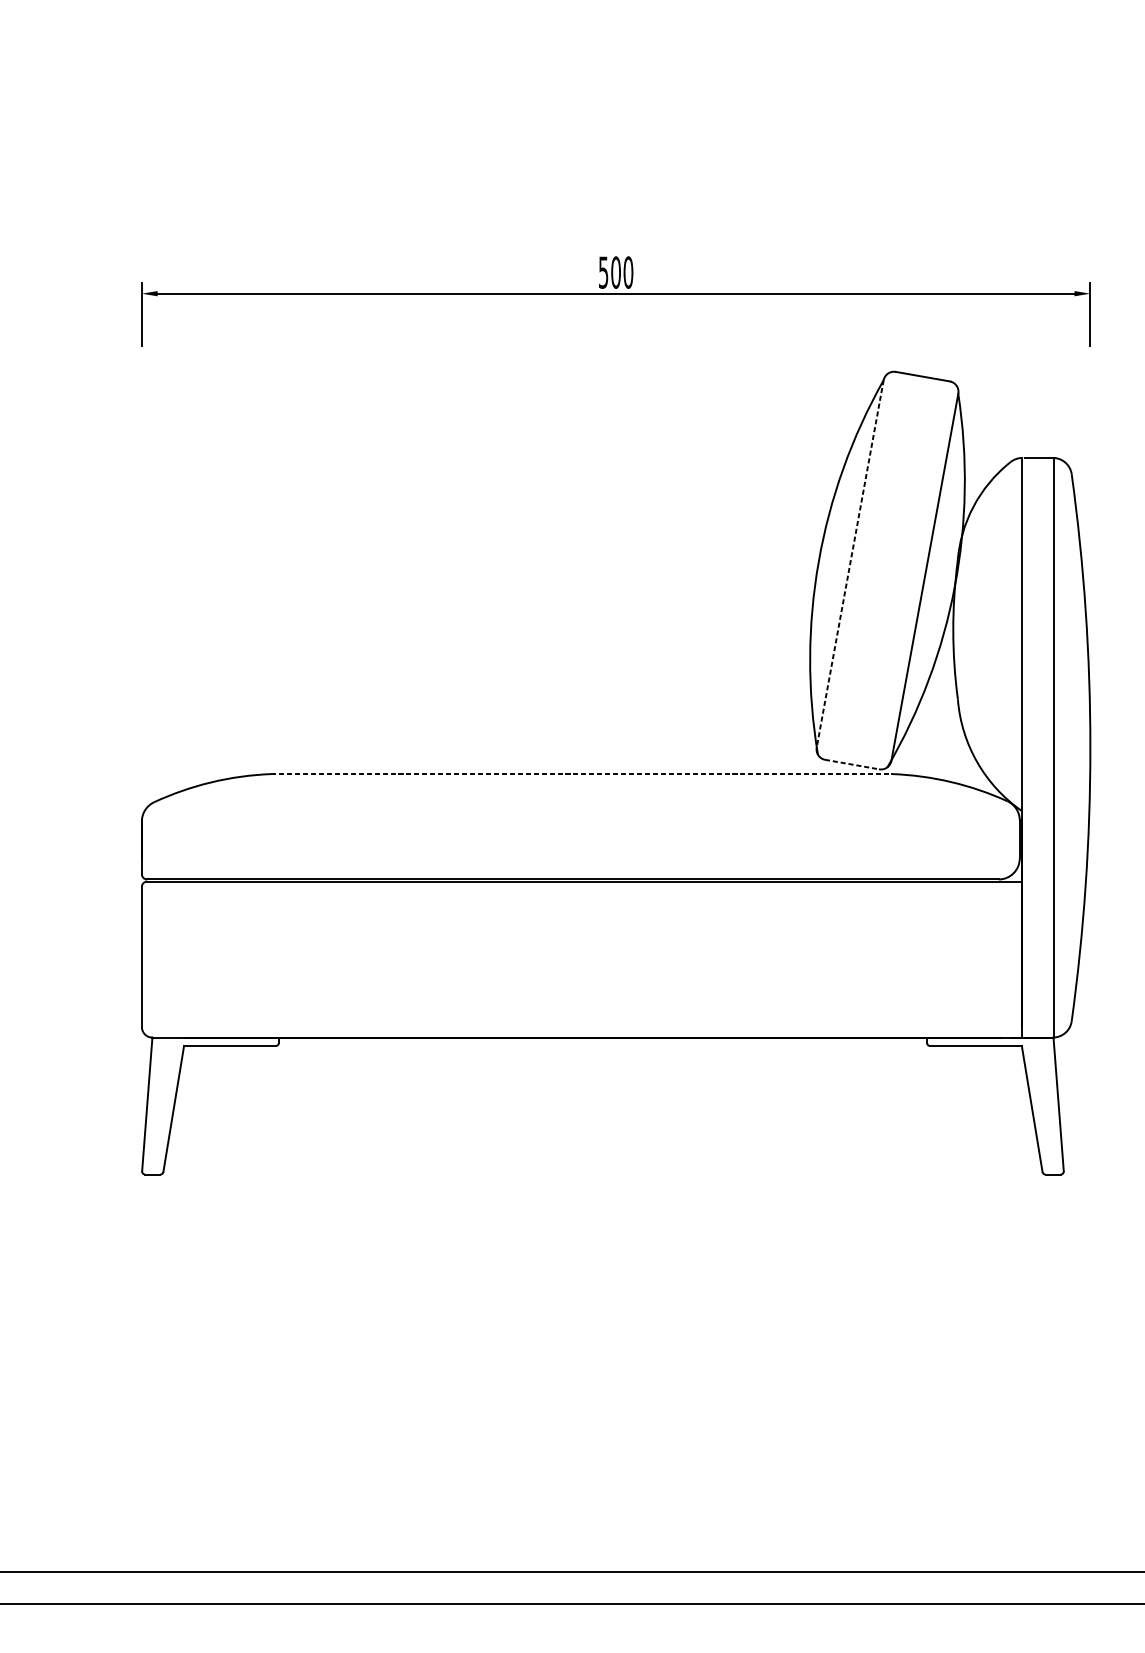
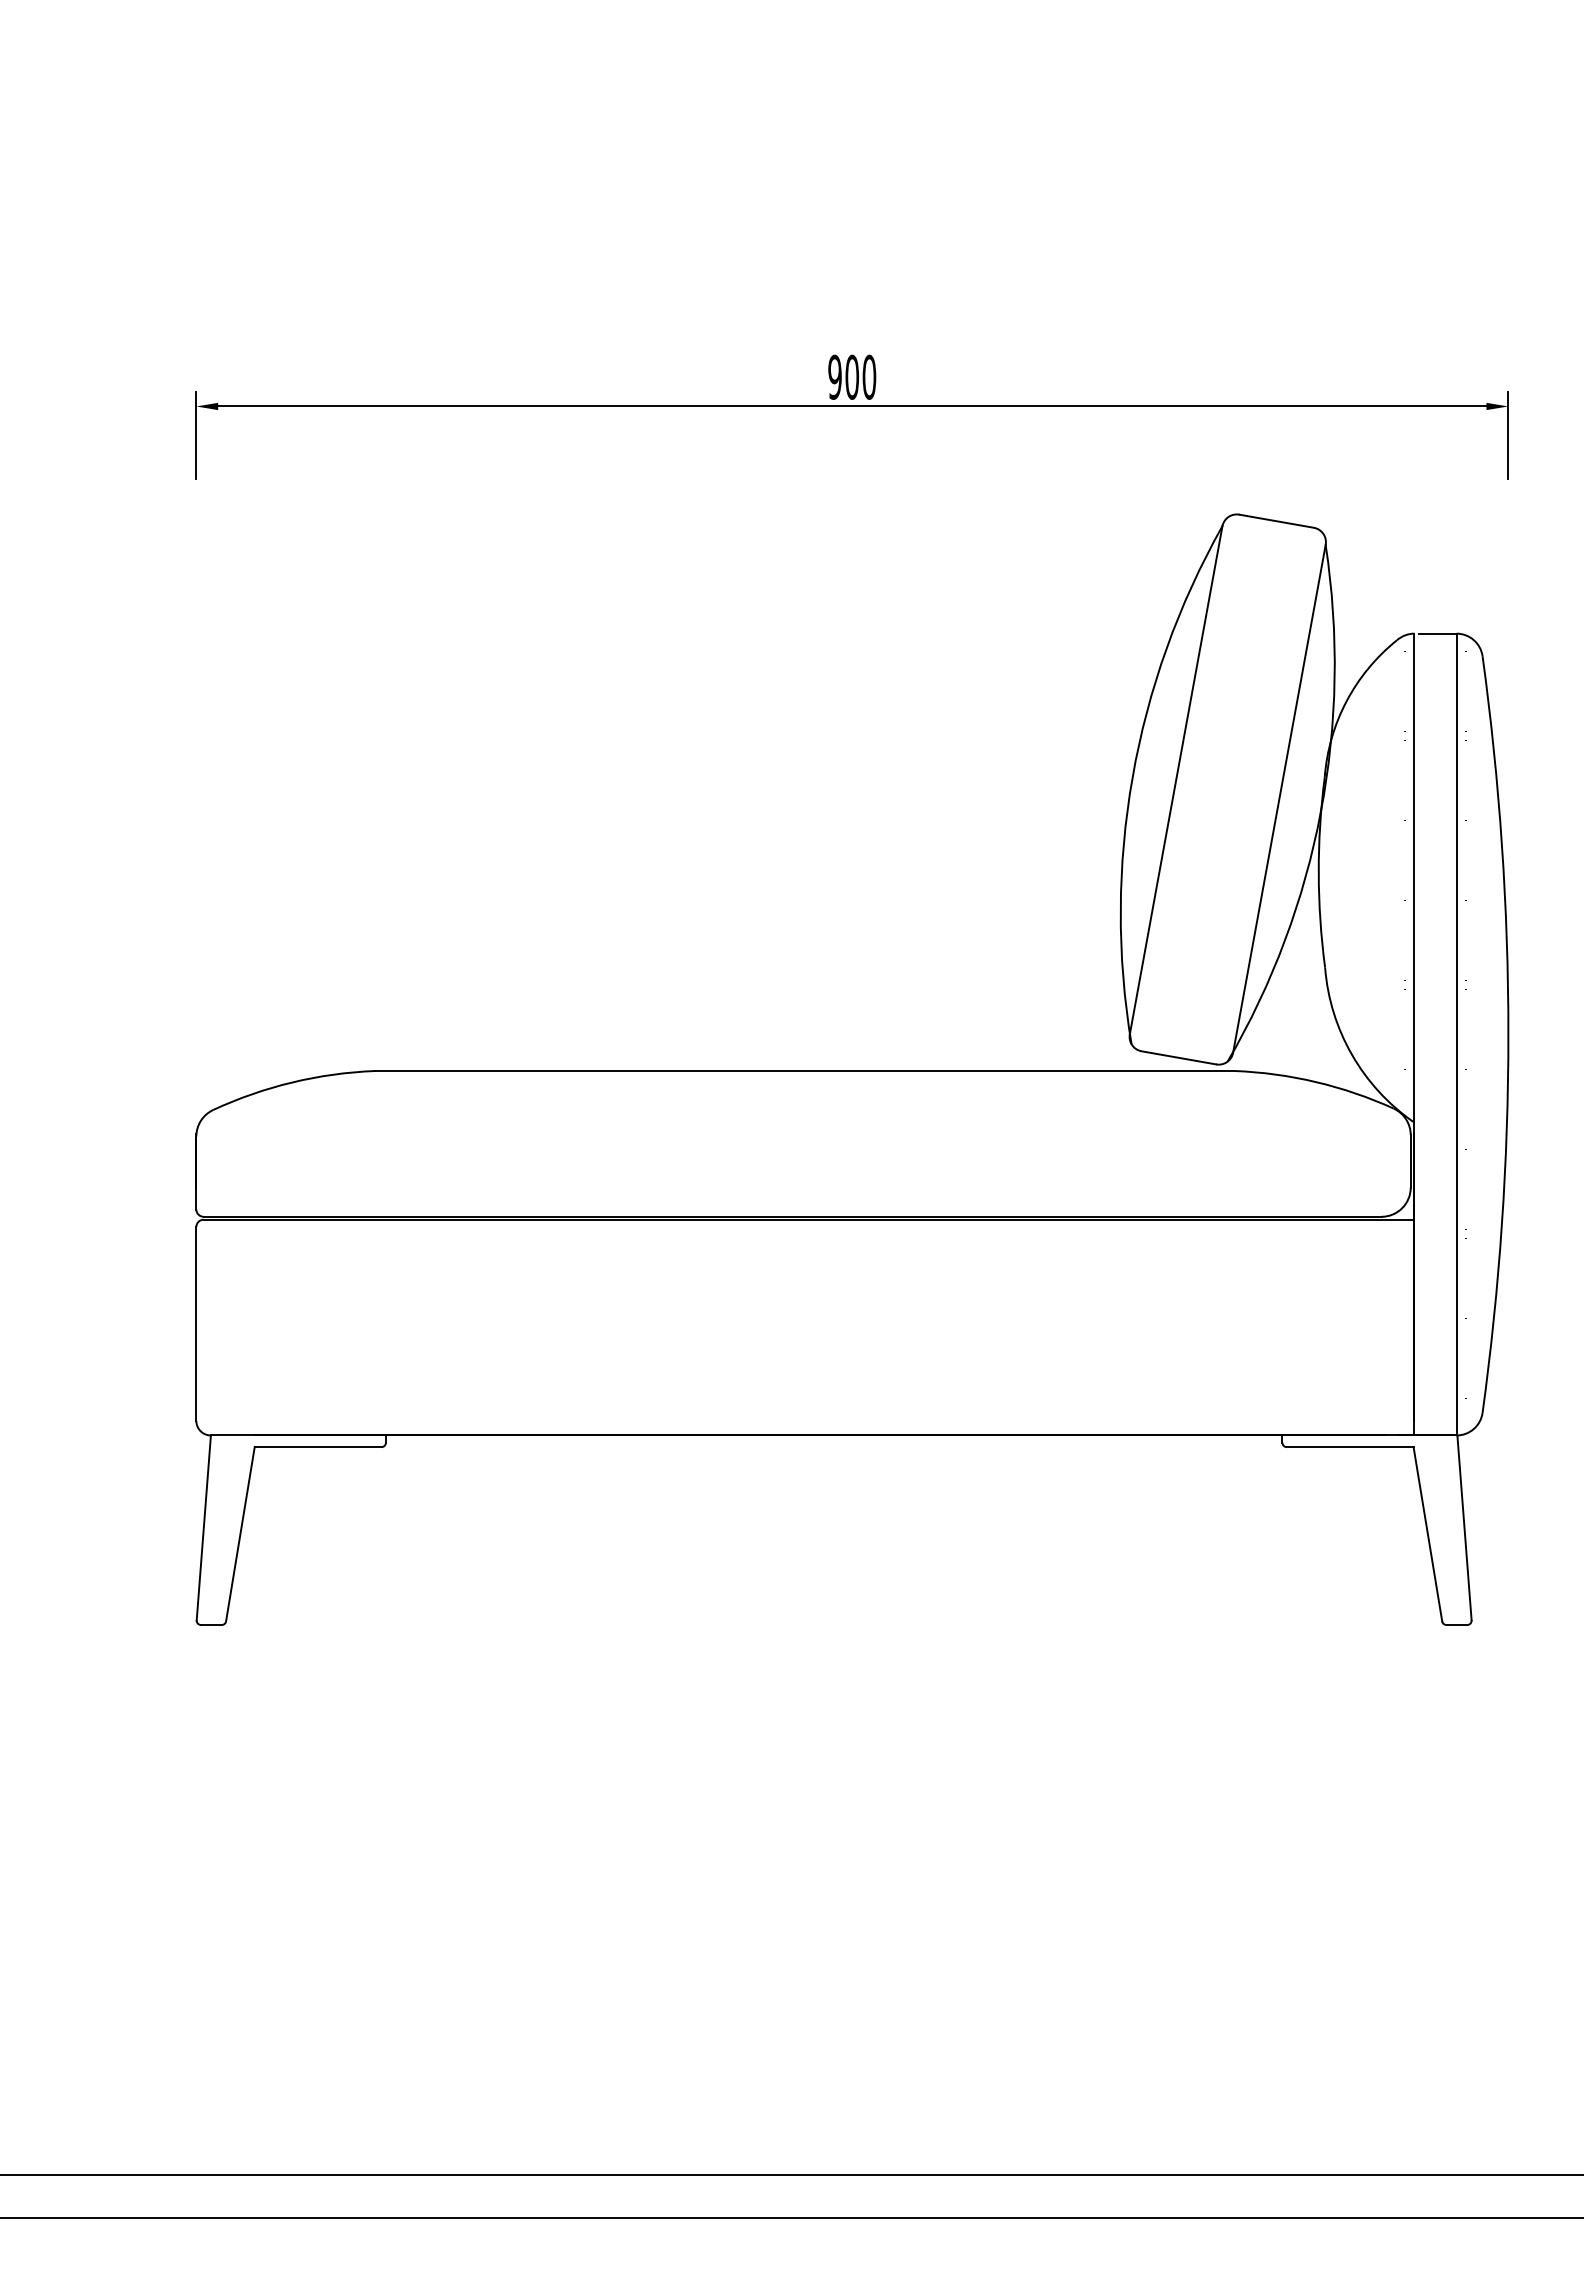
text: (603, 272) -> (834, 376), 500 -> 900
line: (850, 564) -> (1176, 780), dashed -> solid
line: (851, 764) -> (1178, 1057), dashed -> solid
line: (582, 774) -> (805, 1071), dashed -> solid

